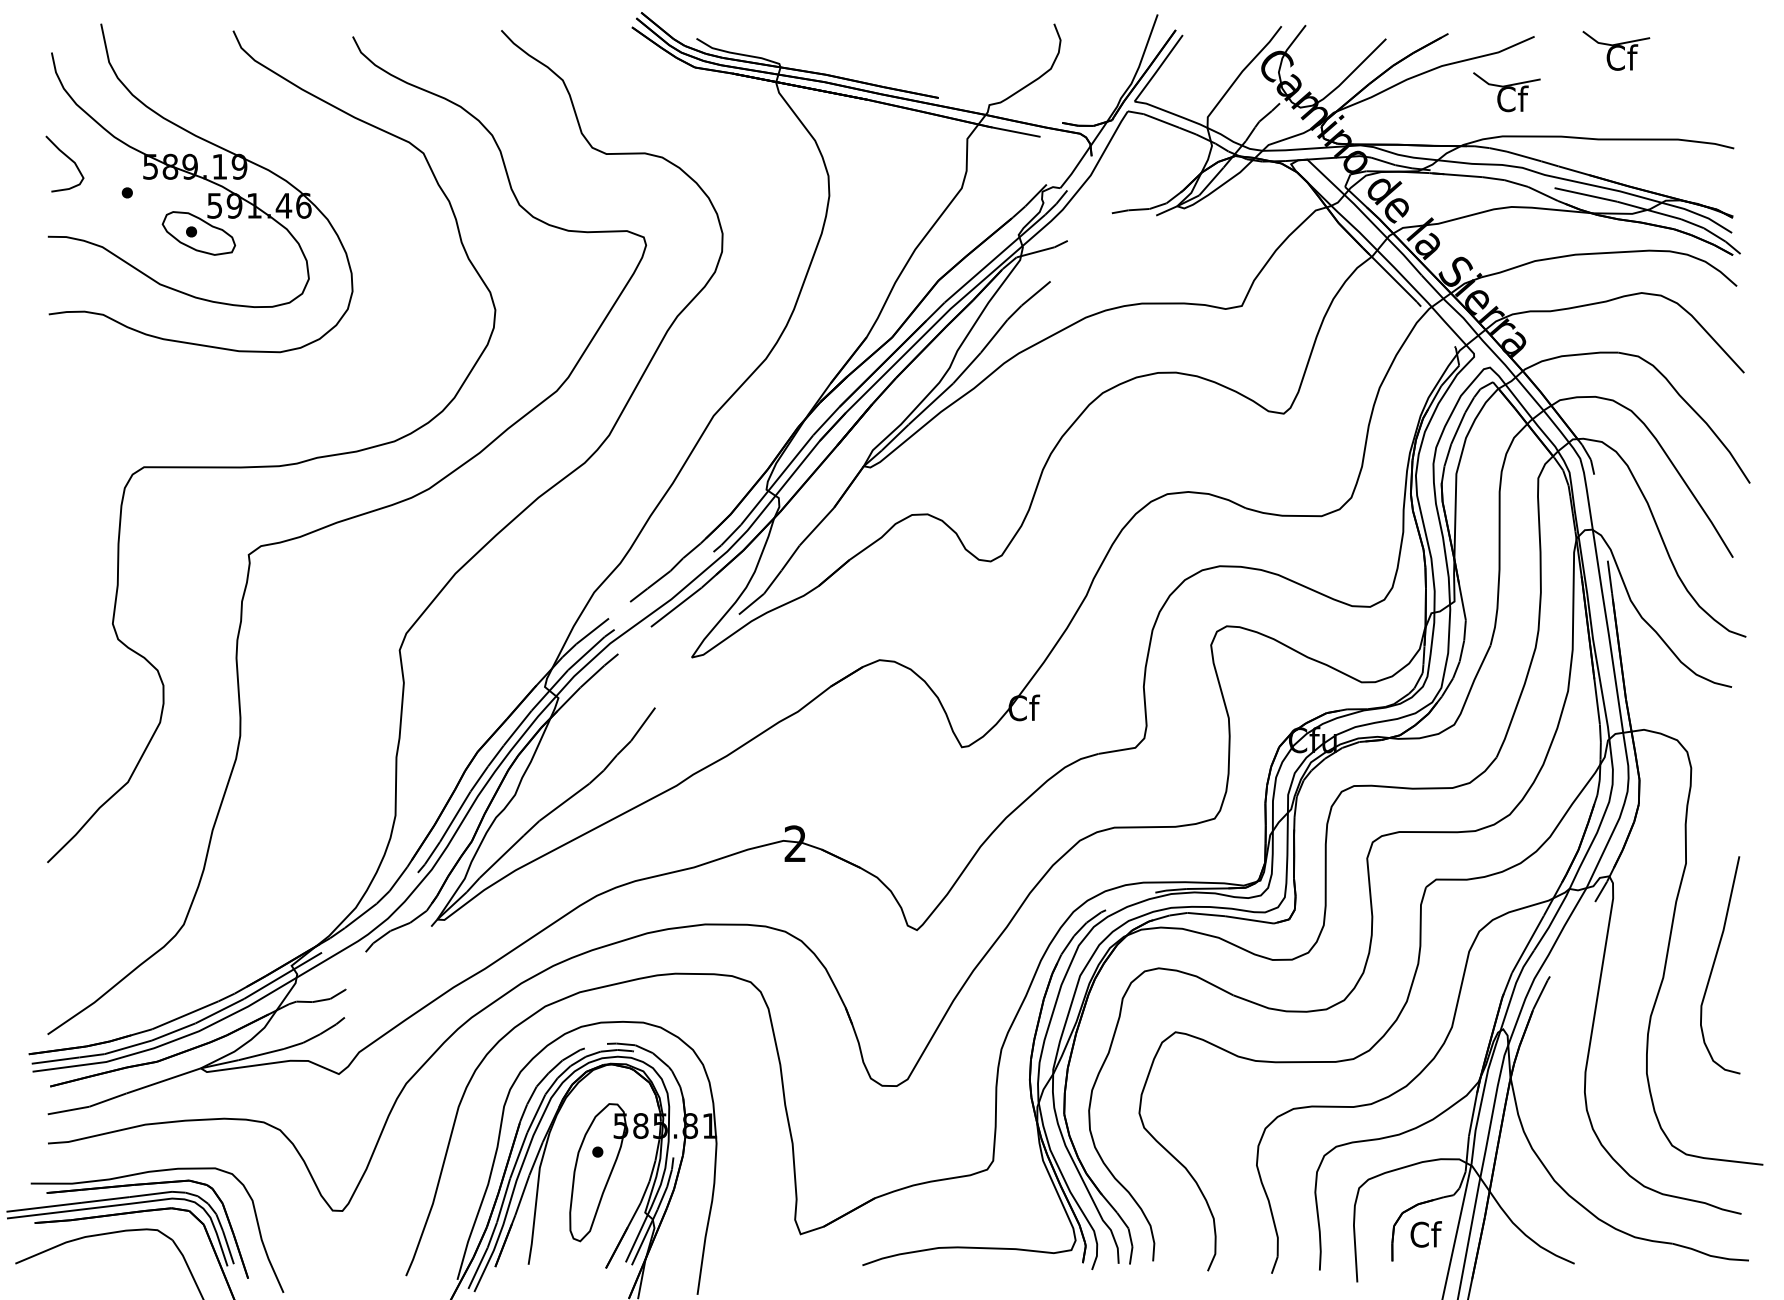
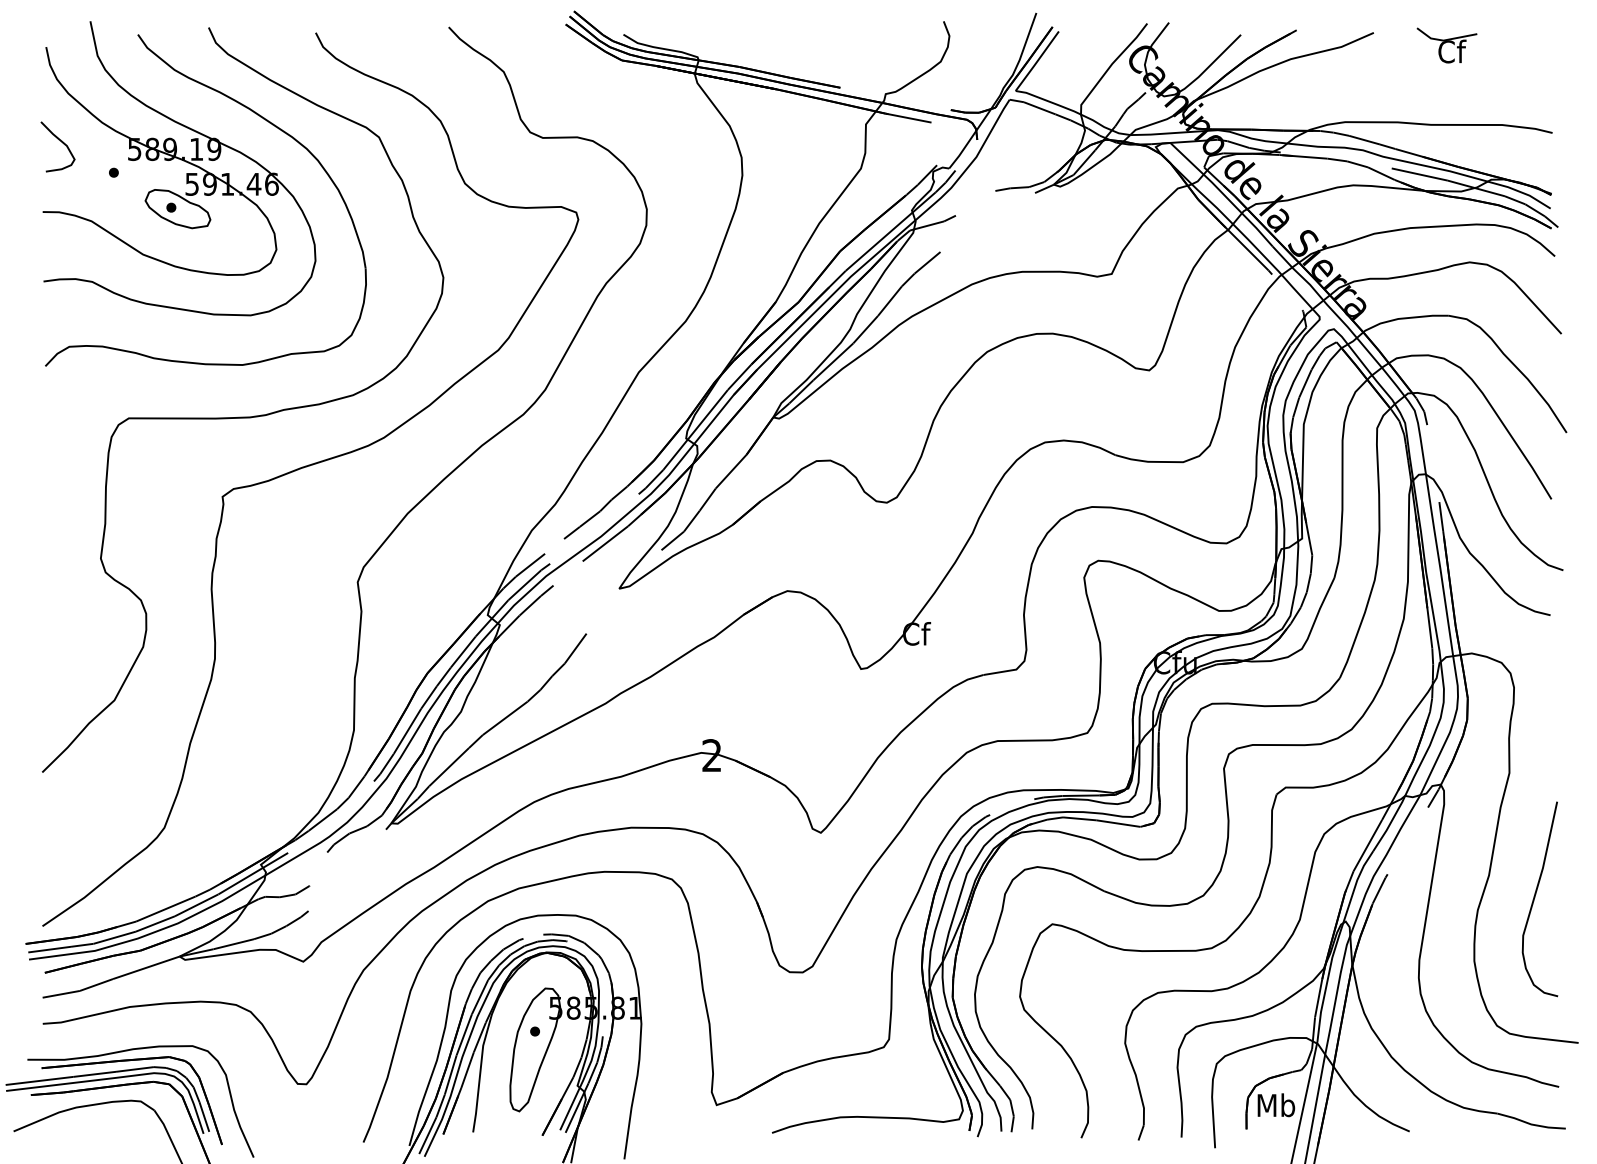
part: (1506, 92) -> (1348, 82), removed
part: (291, 131) -> (260, 117), added
curve: (1715, 963) -> (1535, 897), moved
text: (1425, 1234) -> (1276, 1105), Cf -> Mb

